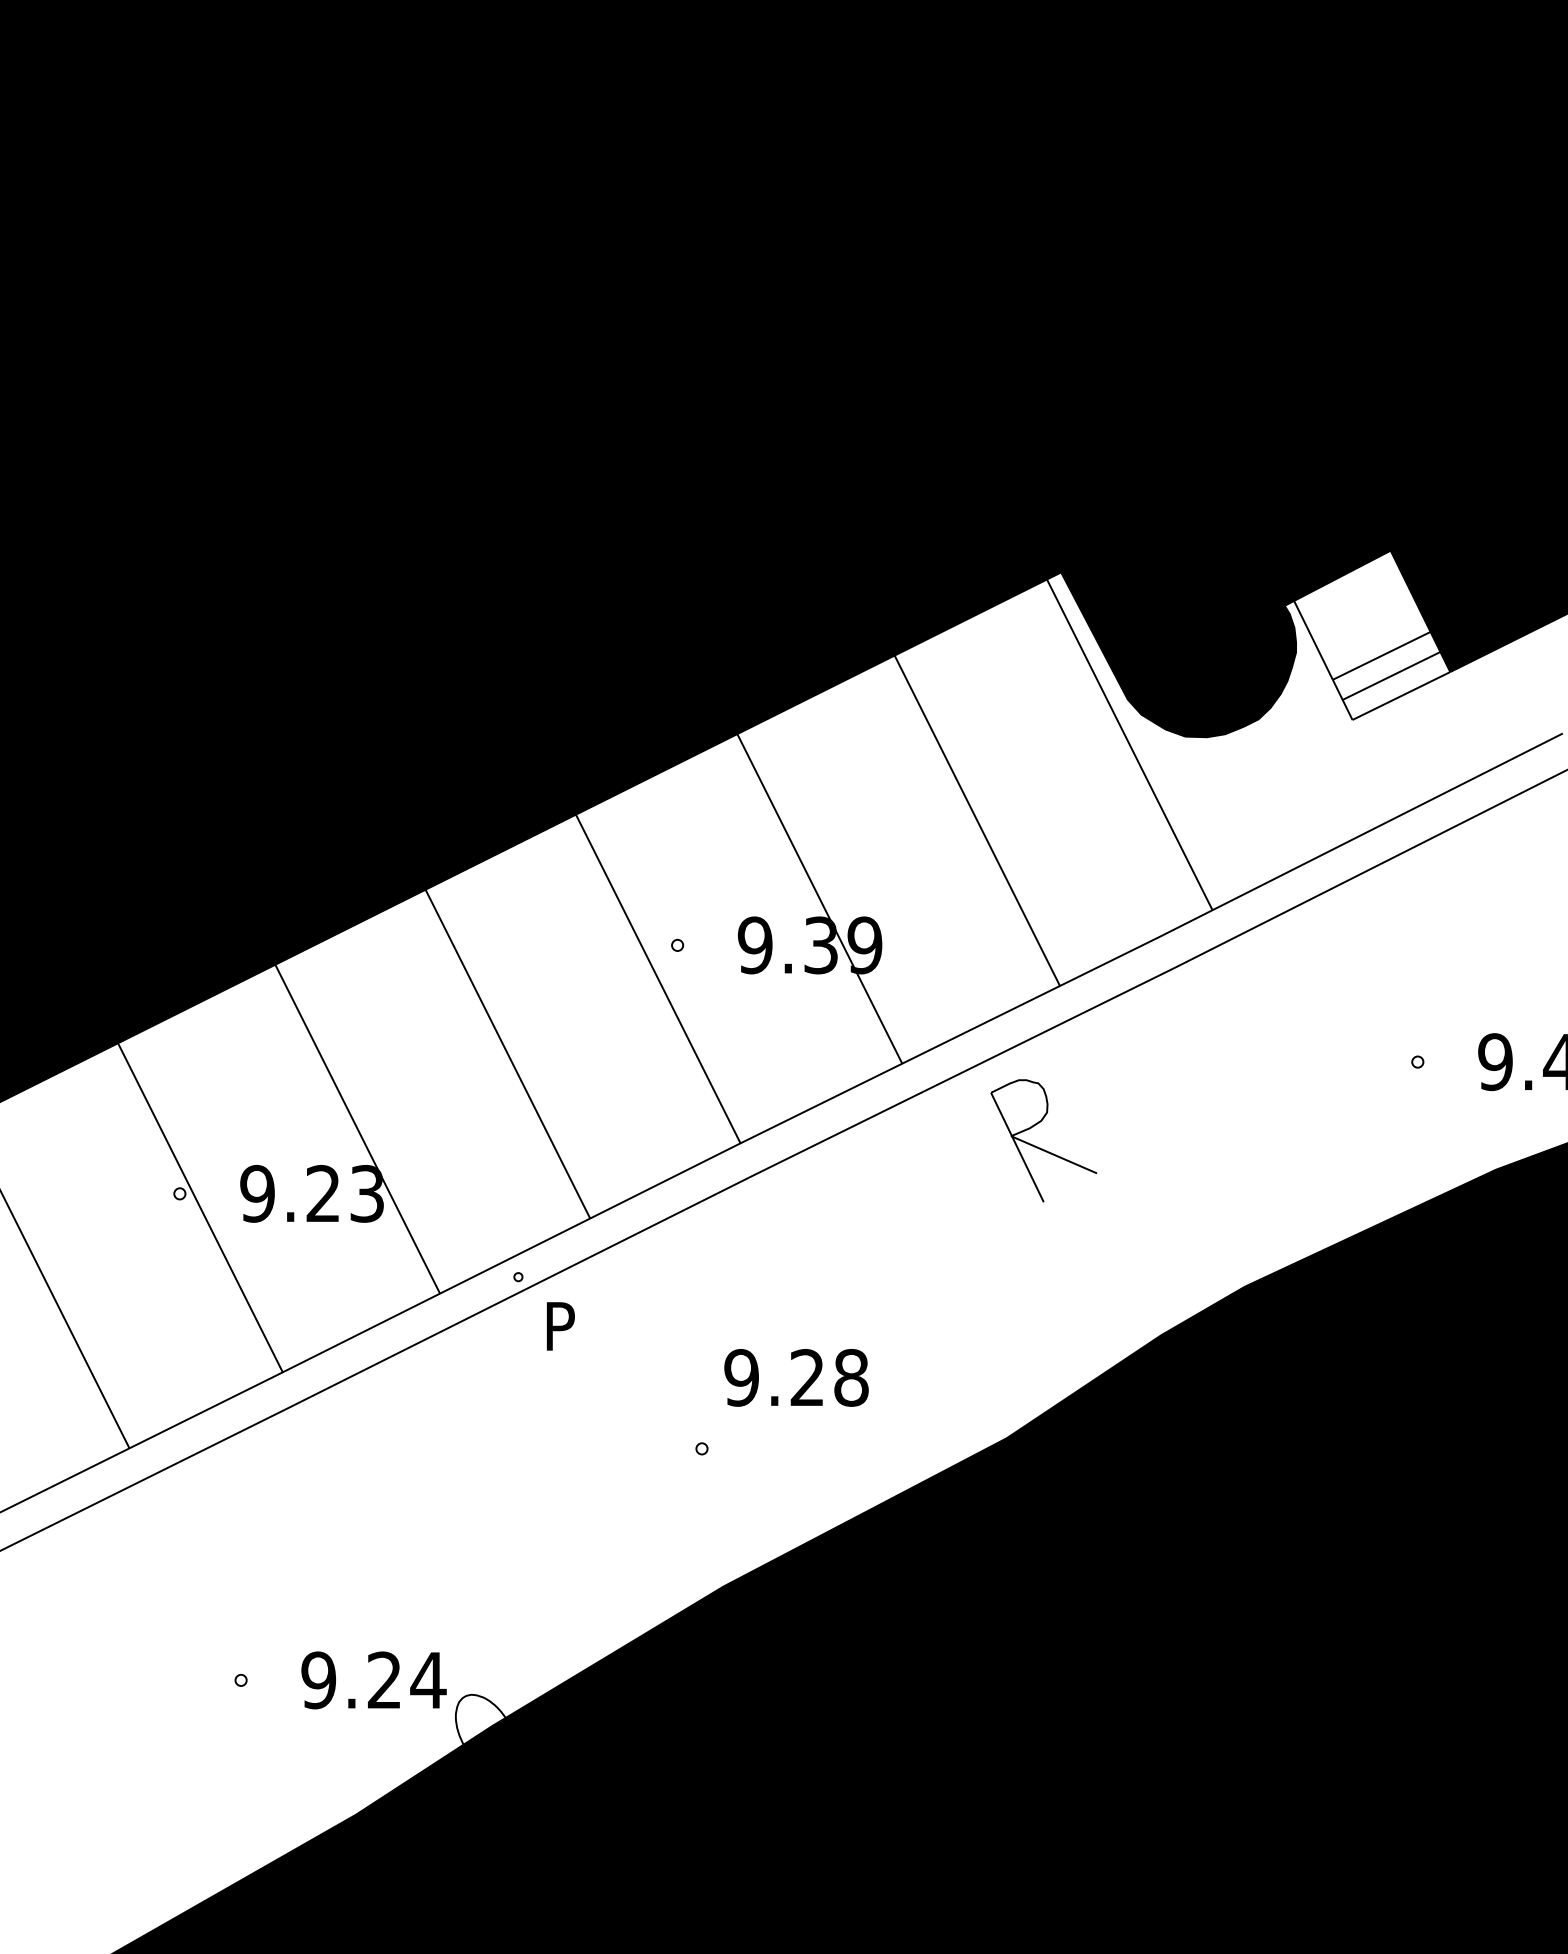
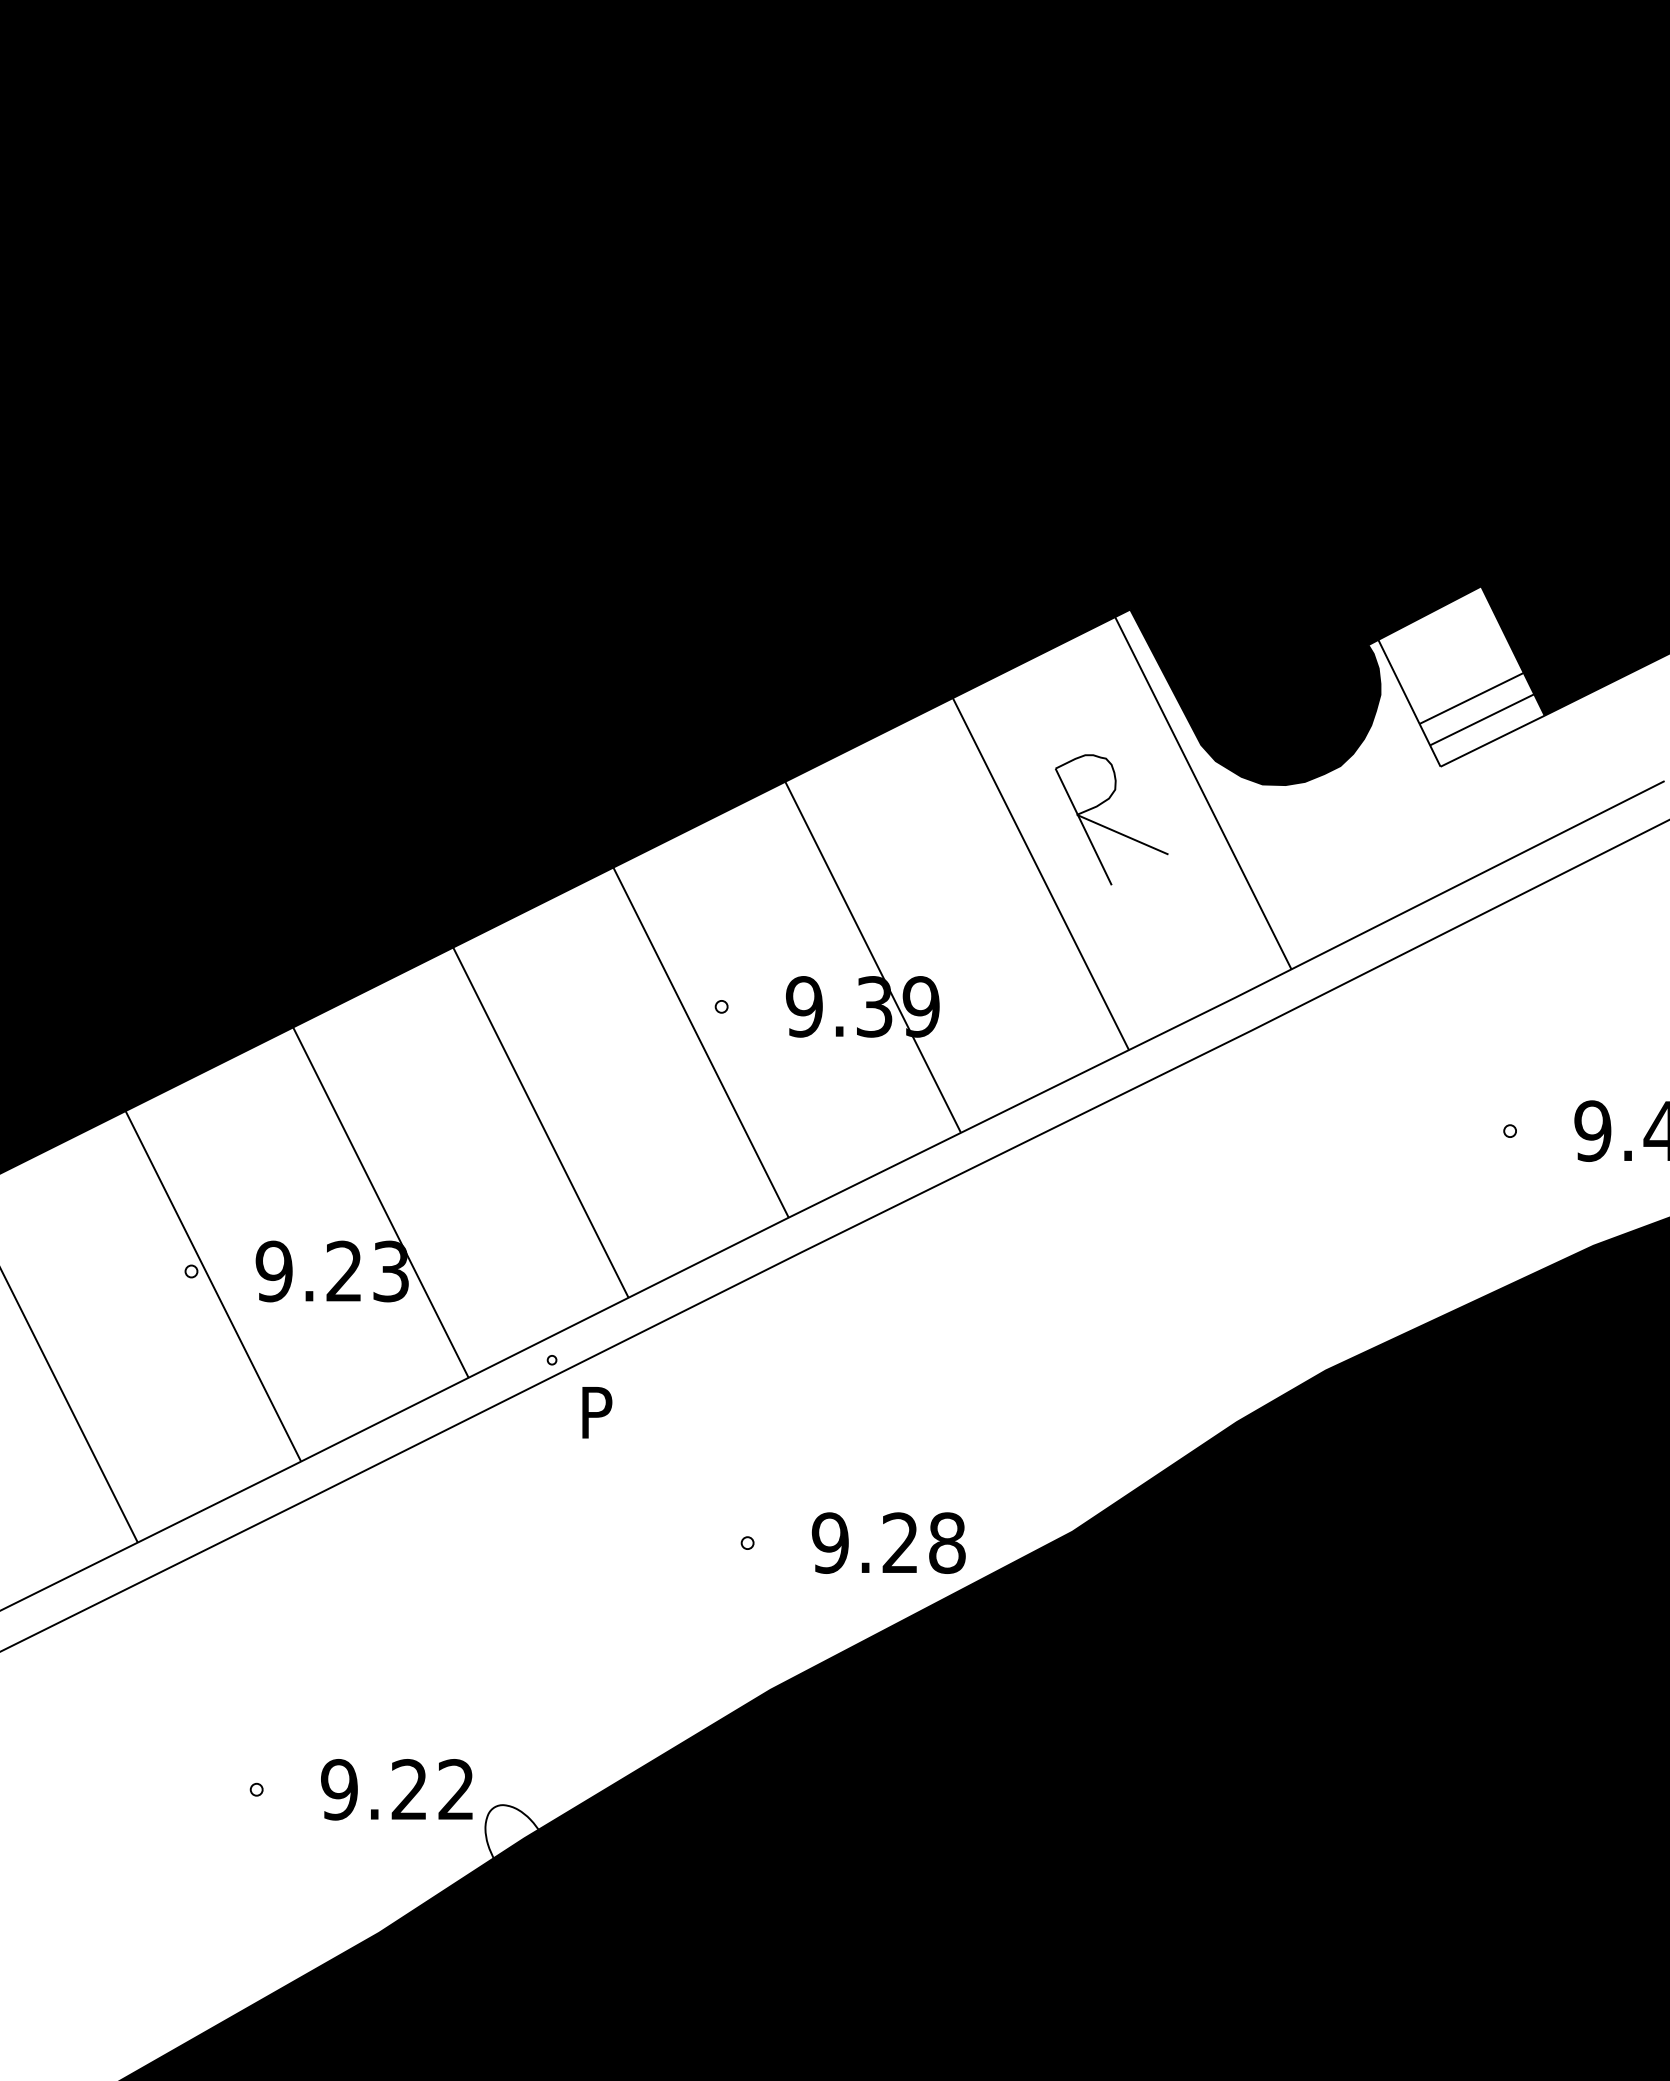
part: (1040, 1147) -> (1108, 826), moved
text: (796, 1377) -> (888, 1542), moved
text: (428, 1679) -> (456, 1788), 9.24 -> 9.22

